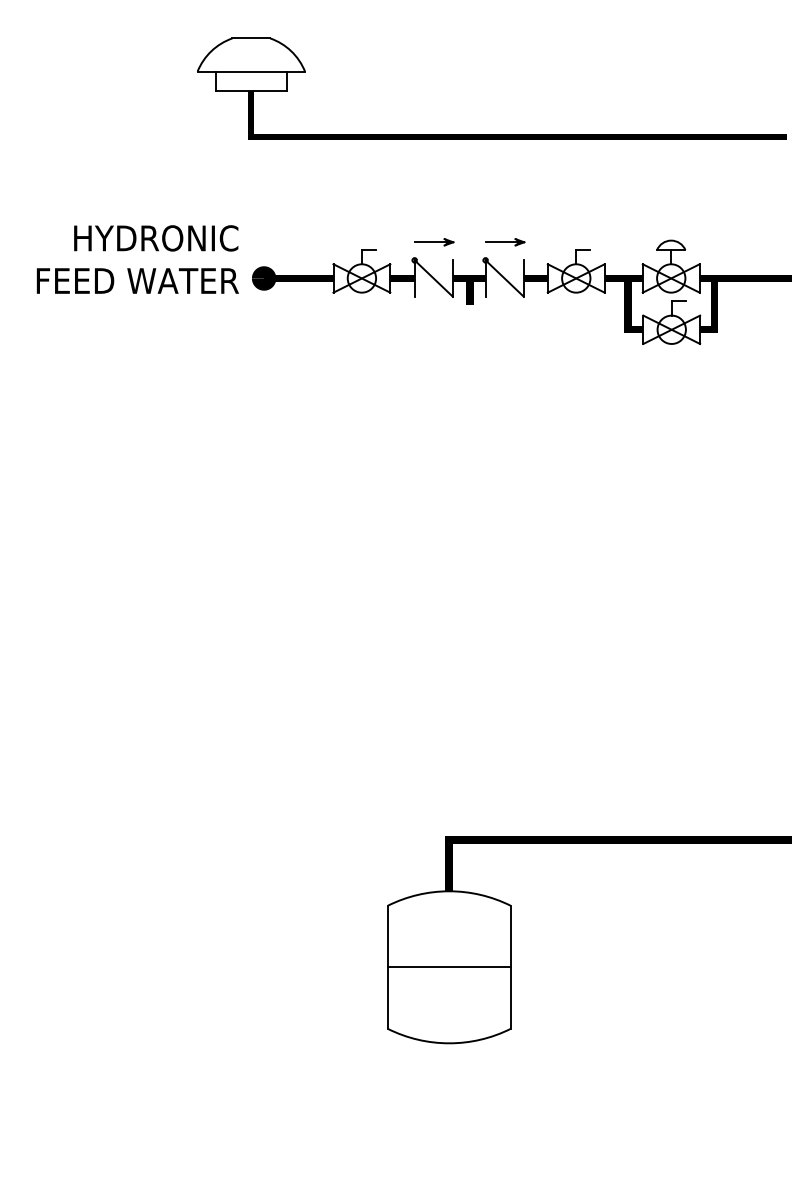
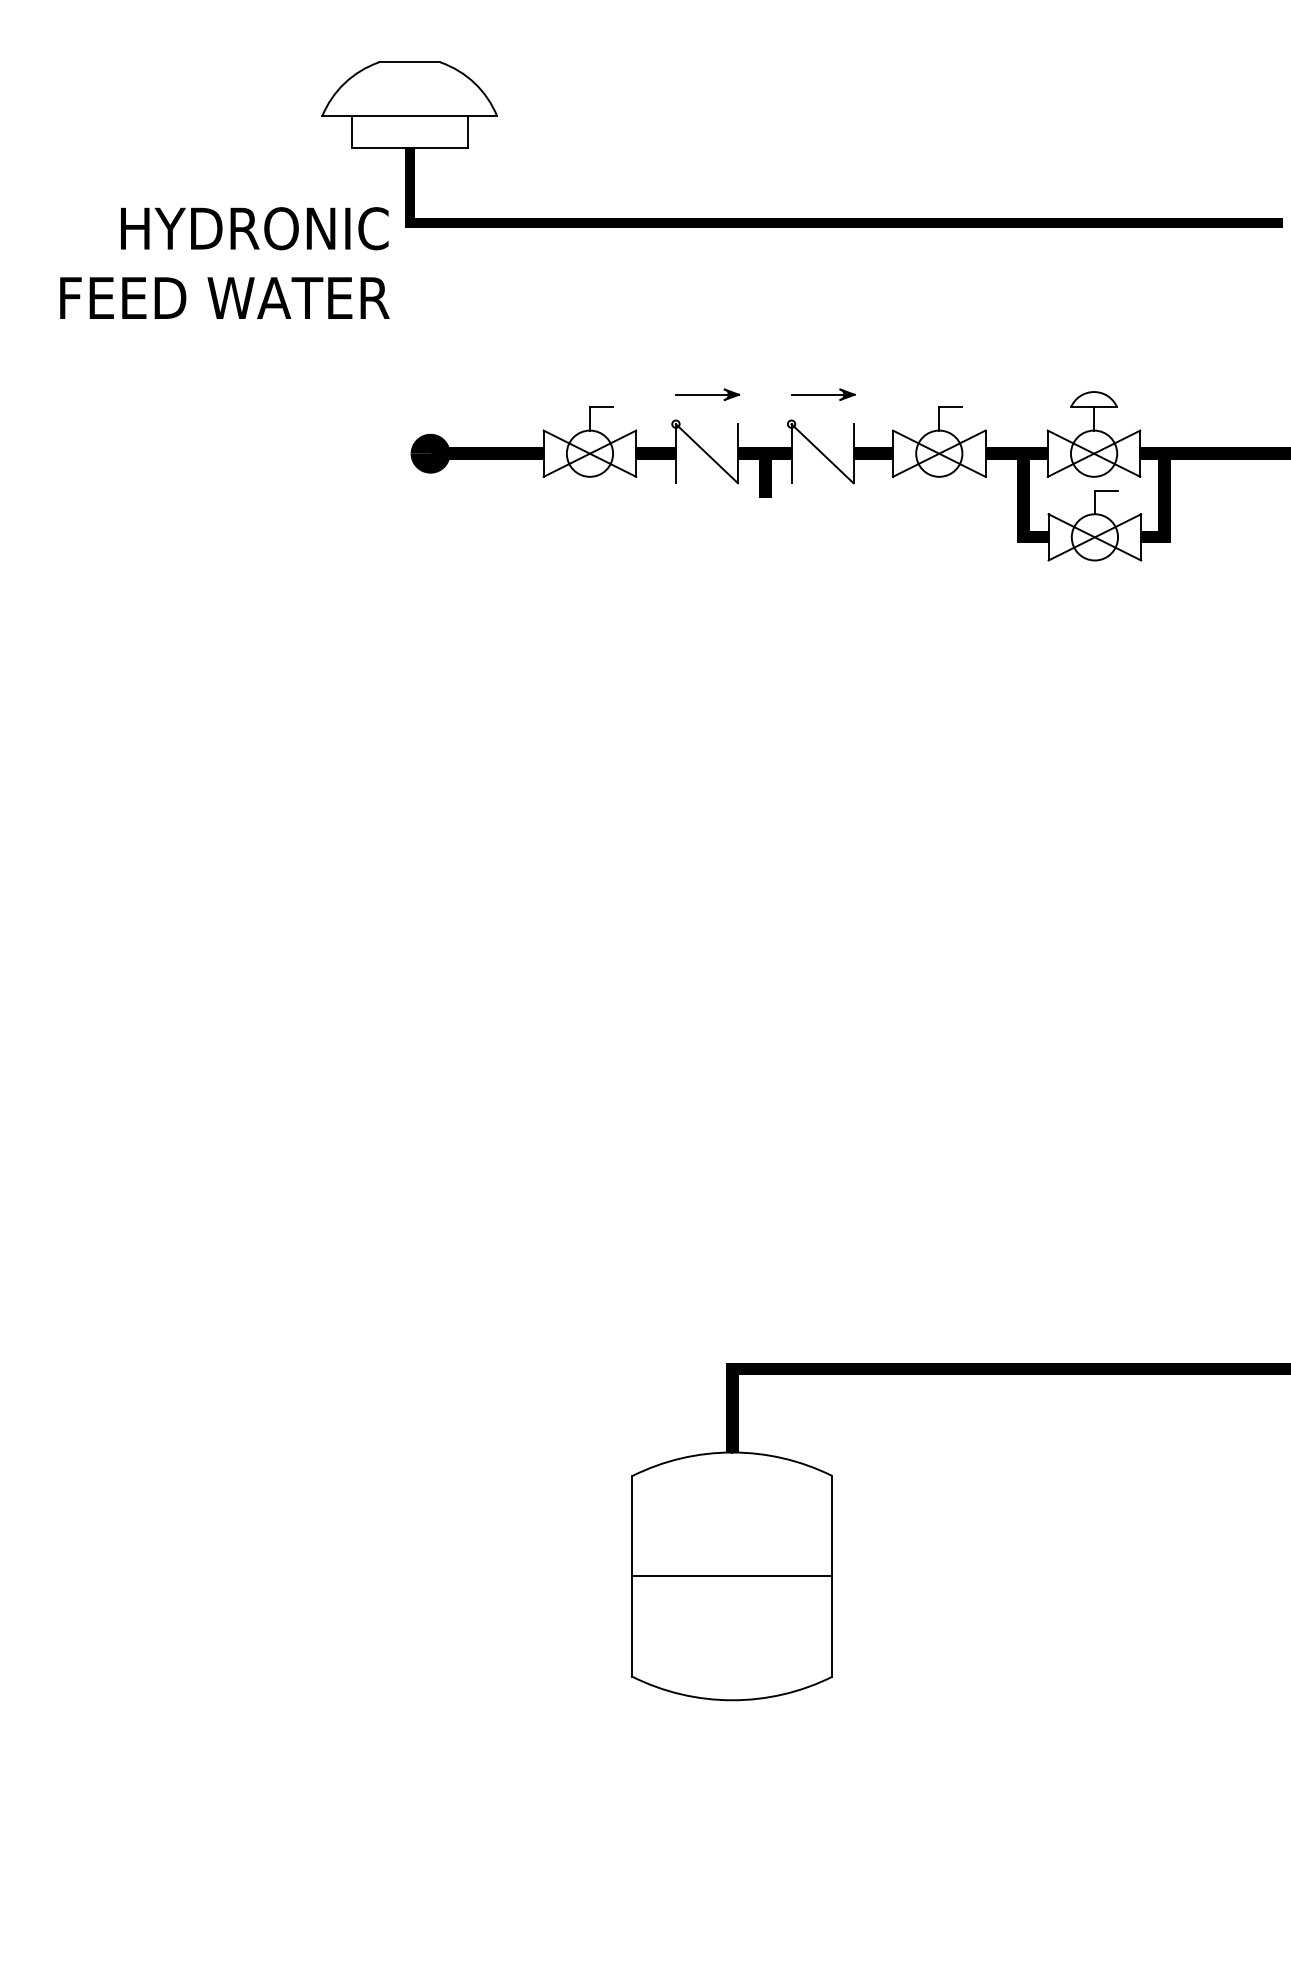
text: (137, 259) -> (224, 263), moved

